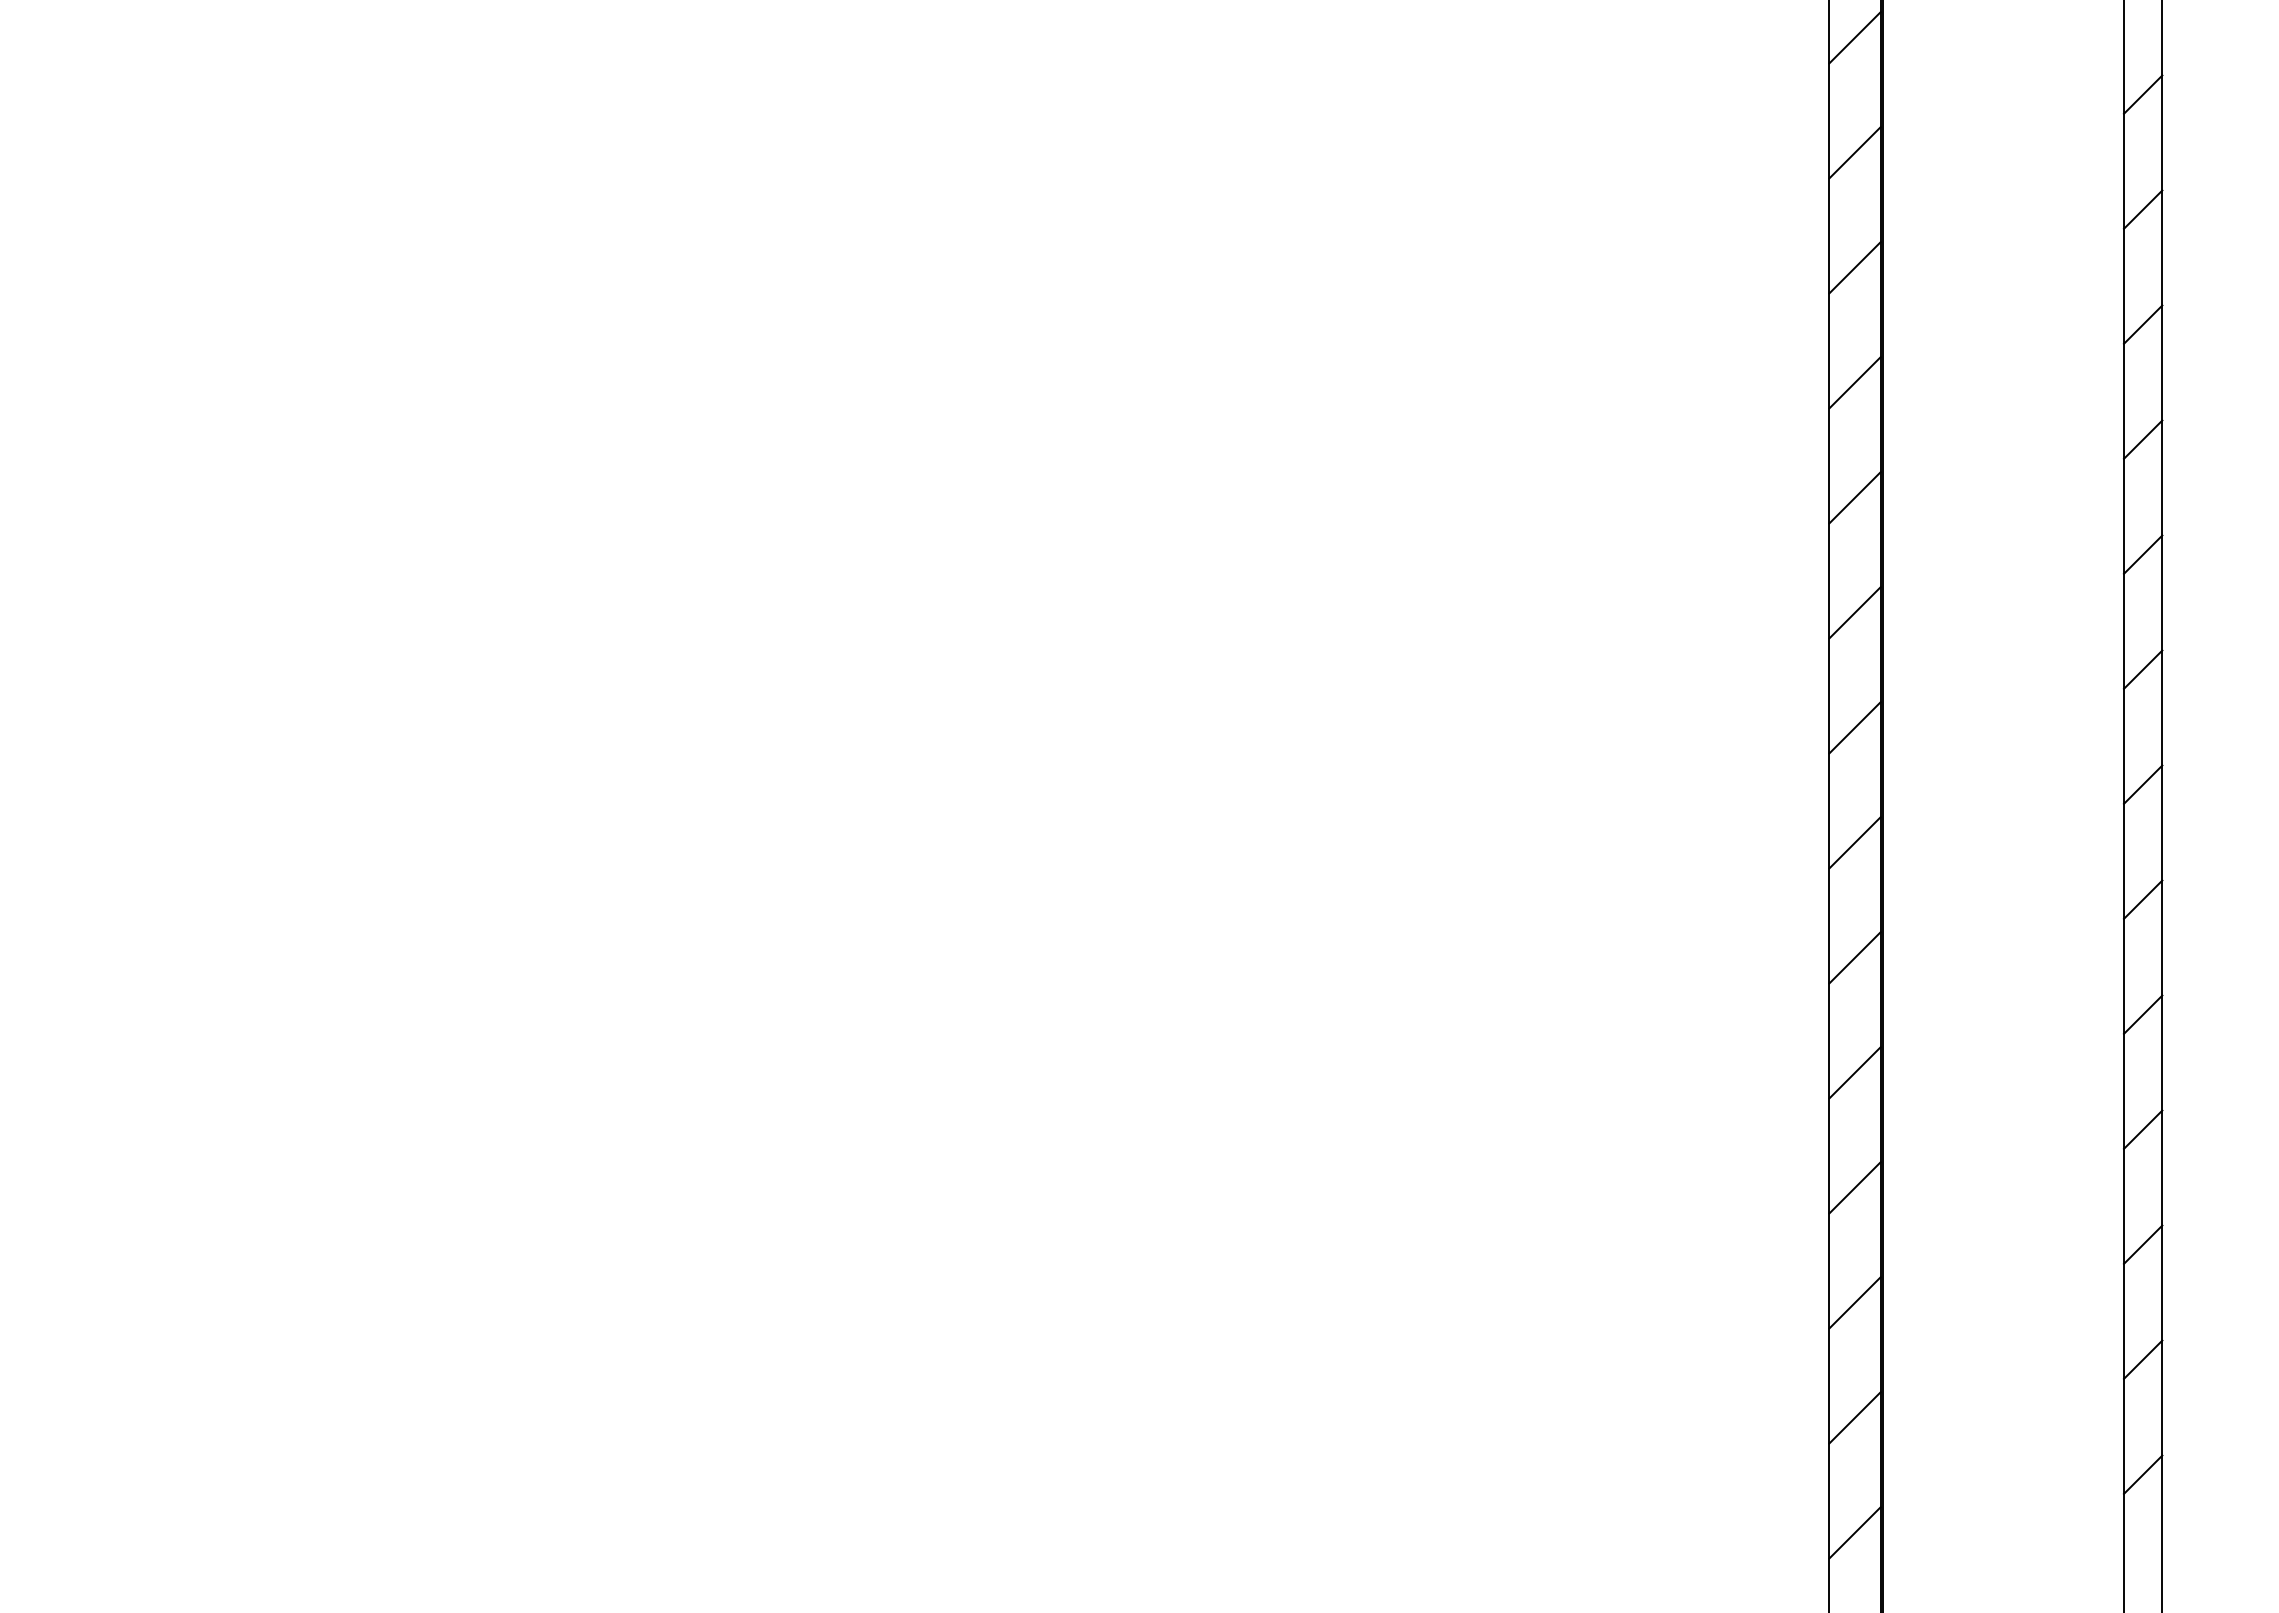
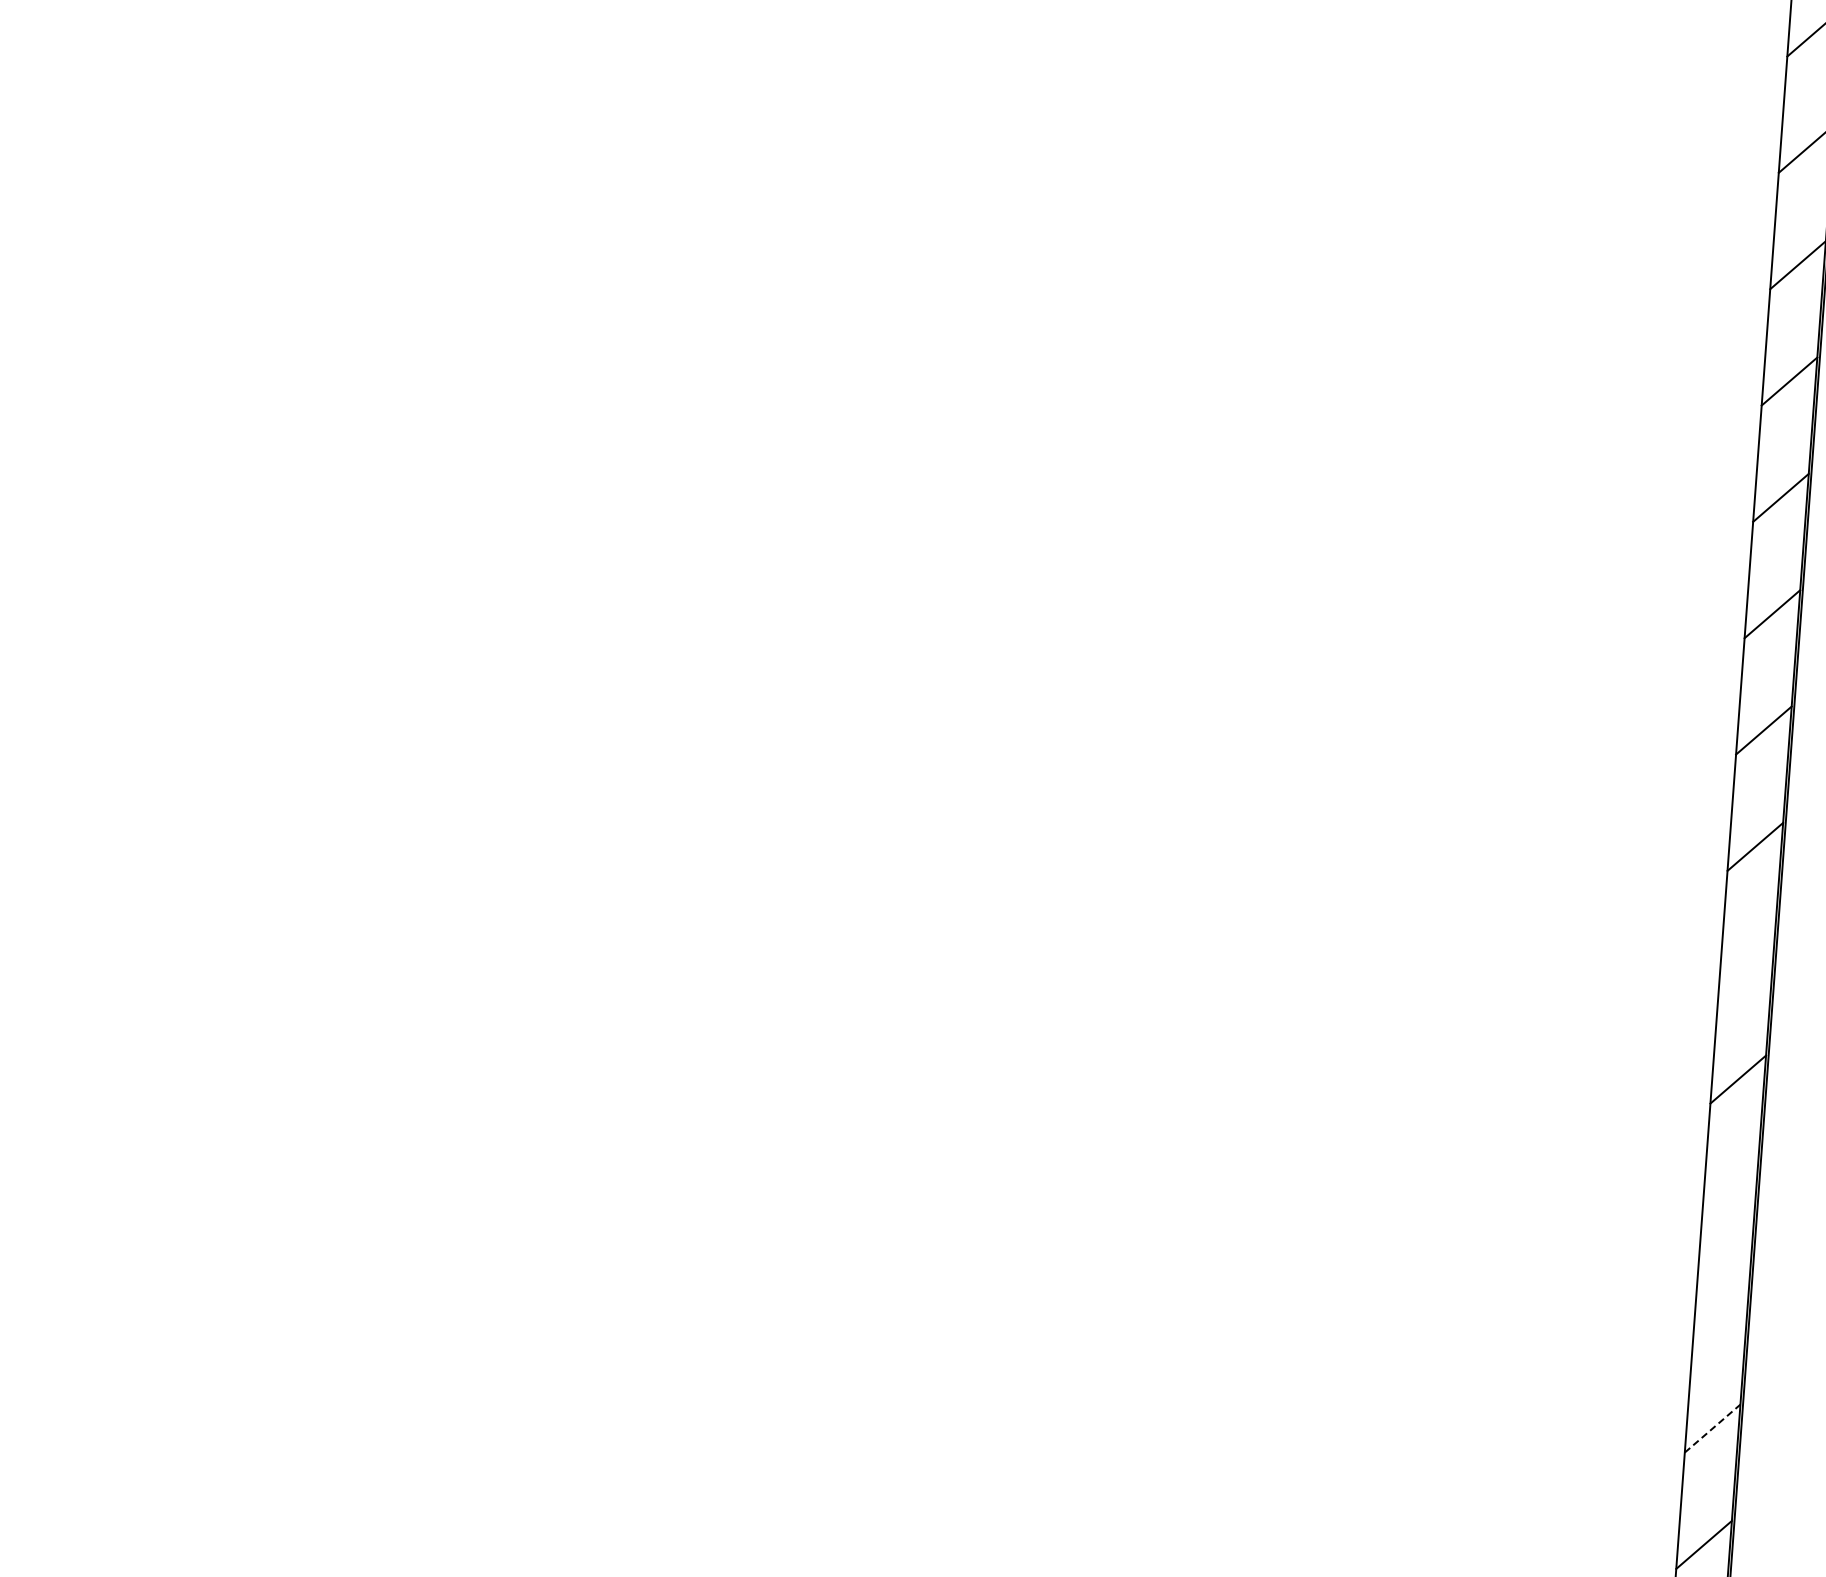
line: (1854, 957) -> (1746, 962), removed
line: (1854, 1187) -> (1729, 1195), removed
line: (1854, 1302) -> (1720, 1311), removed
line: (1855, 1417) -> (1713, 1428), solid -> dashed

